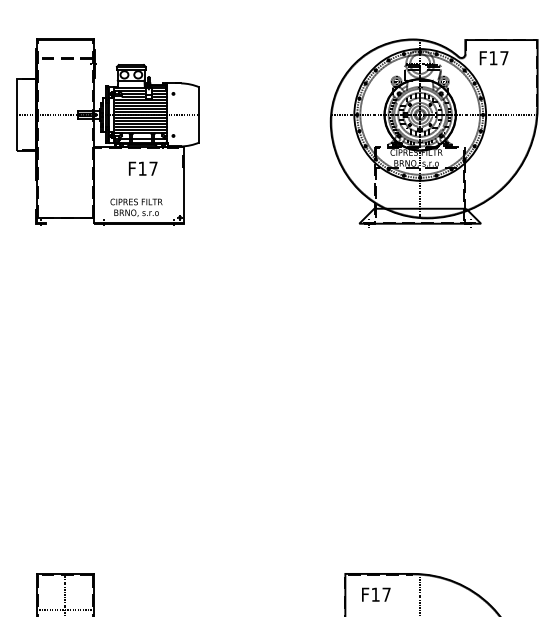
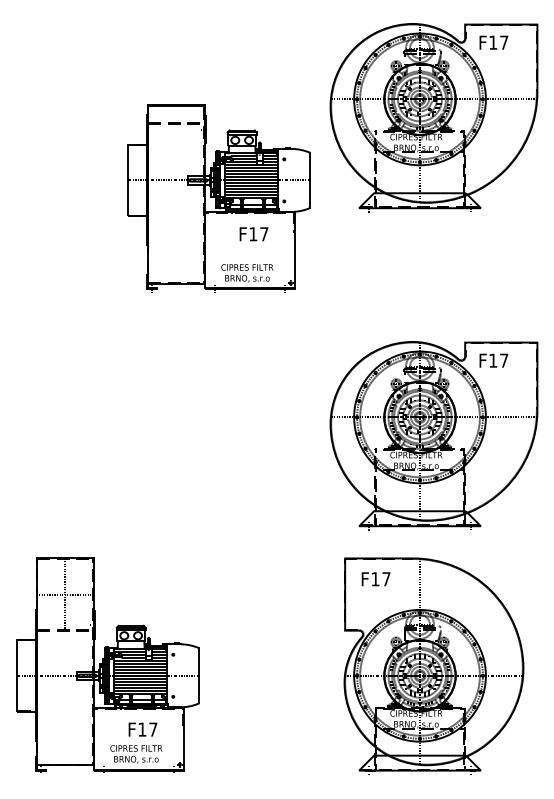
part: (107, 133) -> (218, 198), moved
part: (433, 451) -> (433, 435), added

